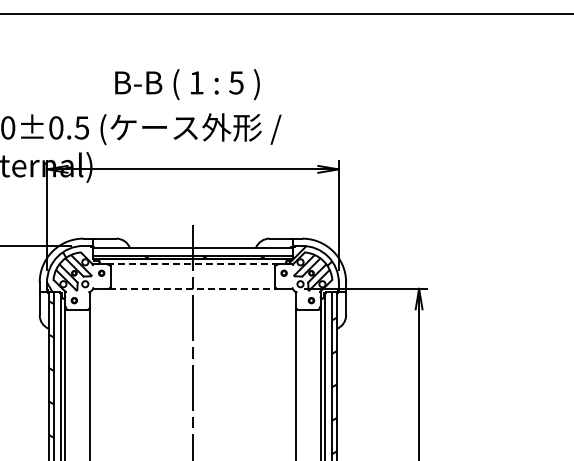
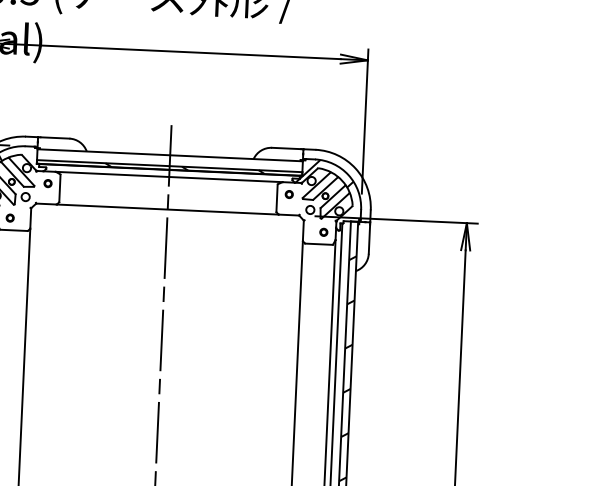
line: (192, 264) -> (168, 177), dashed -> solid
line: (193, 288) -> (168, 209), dashed -> solid

